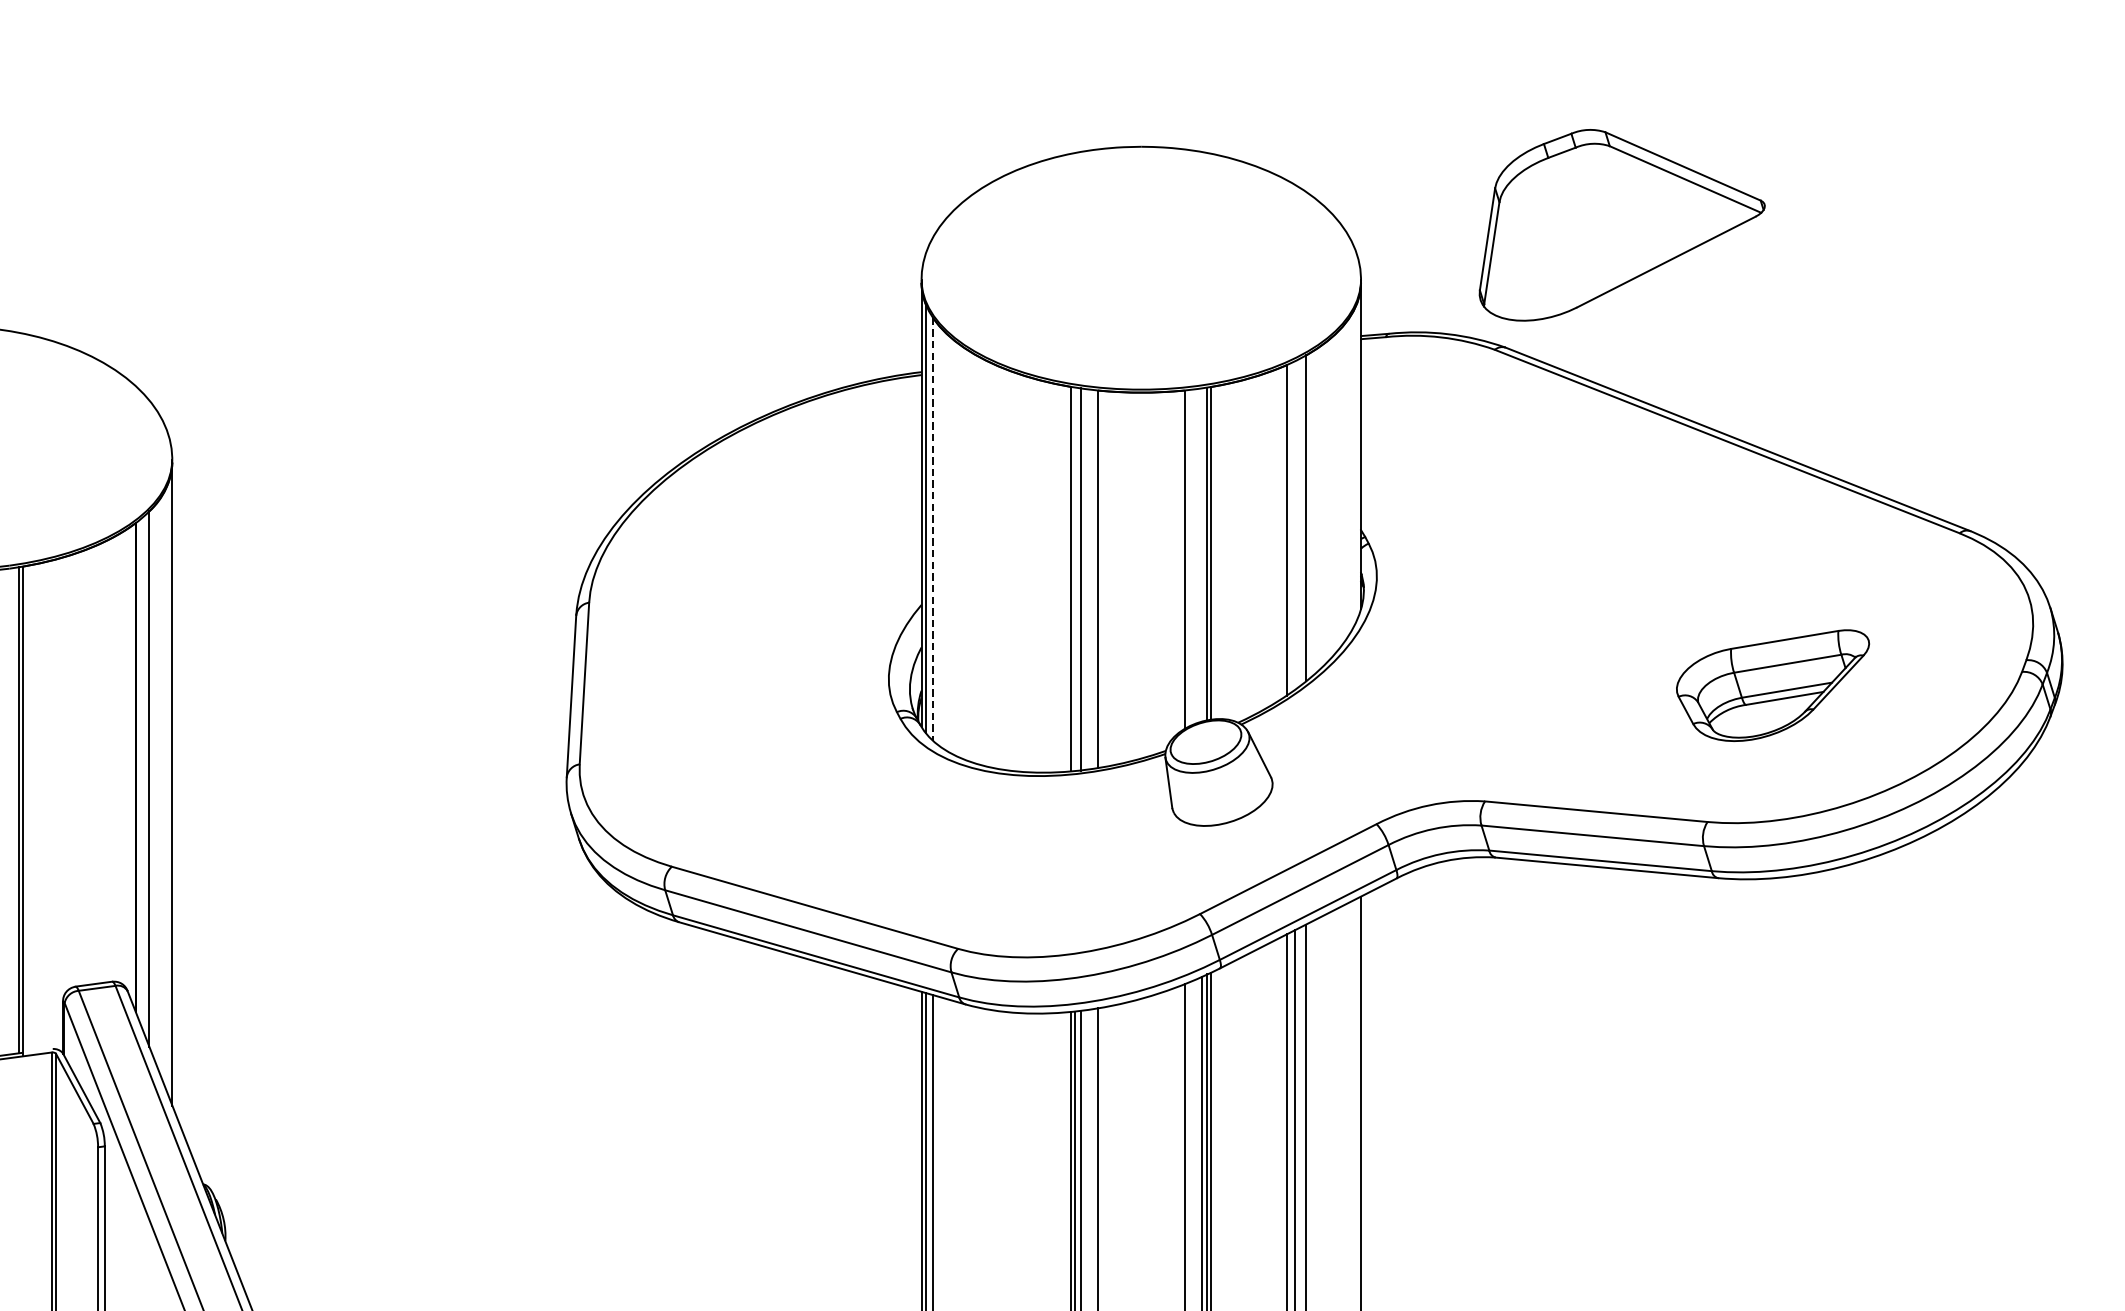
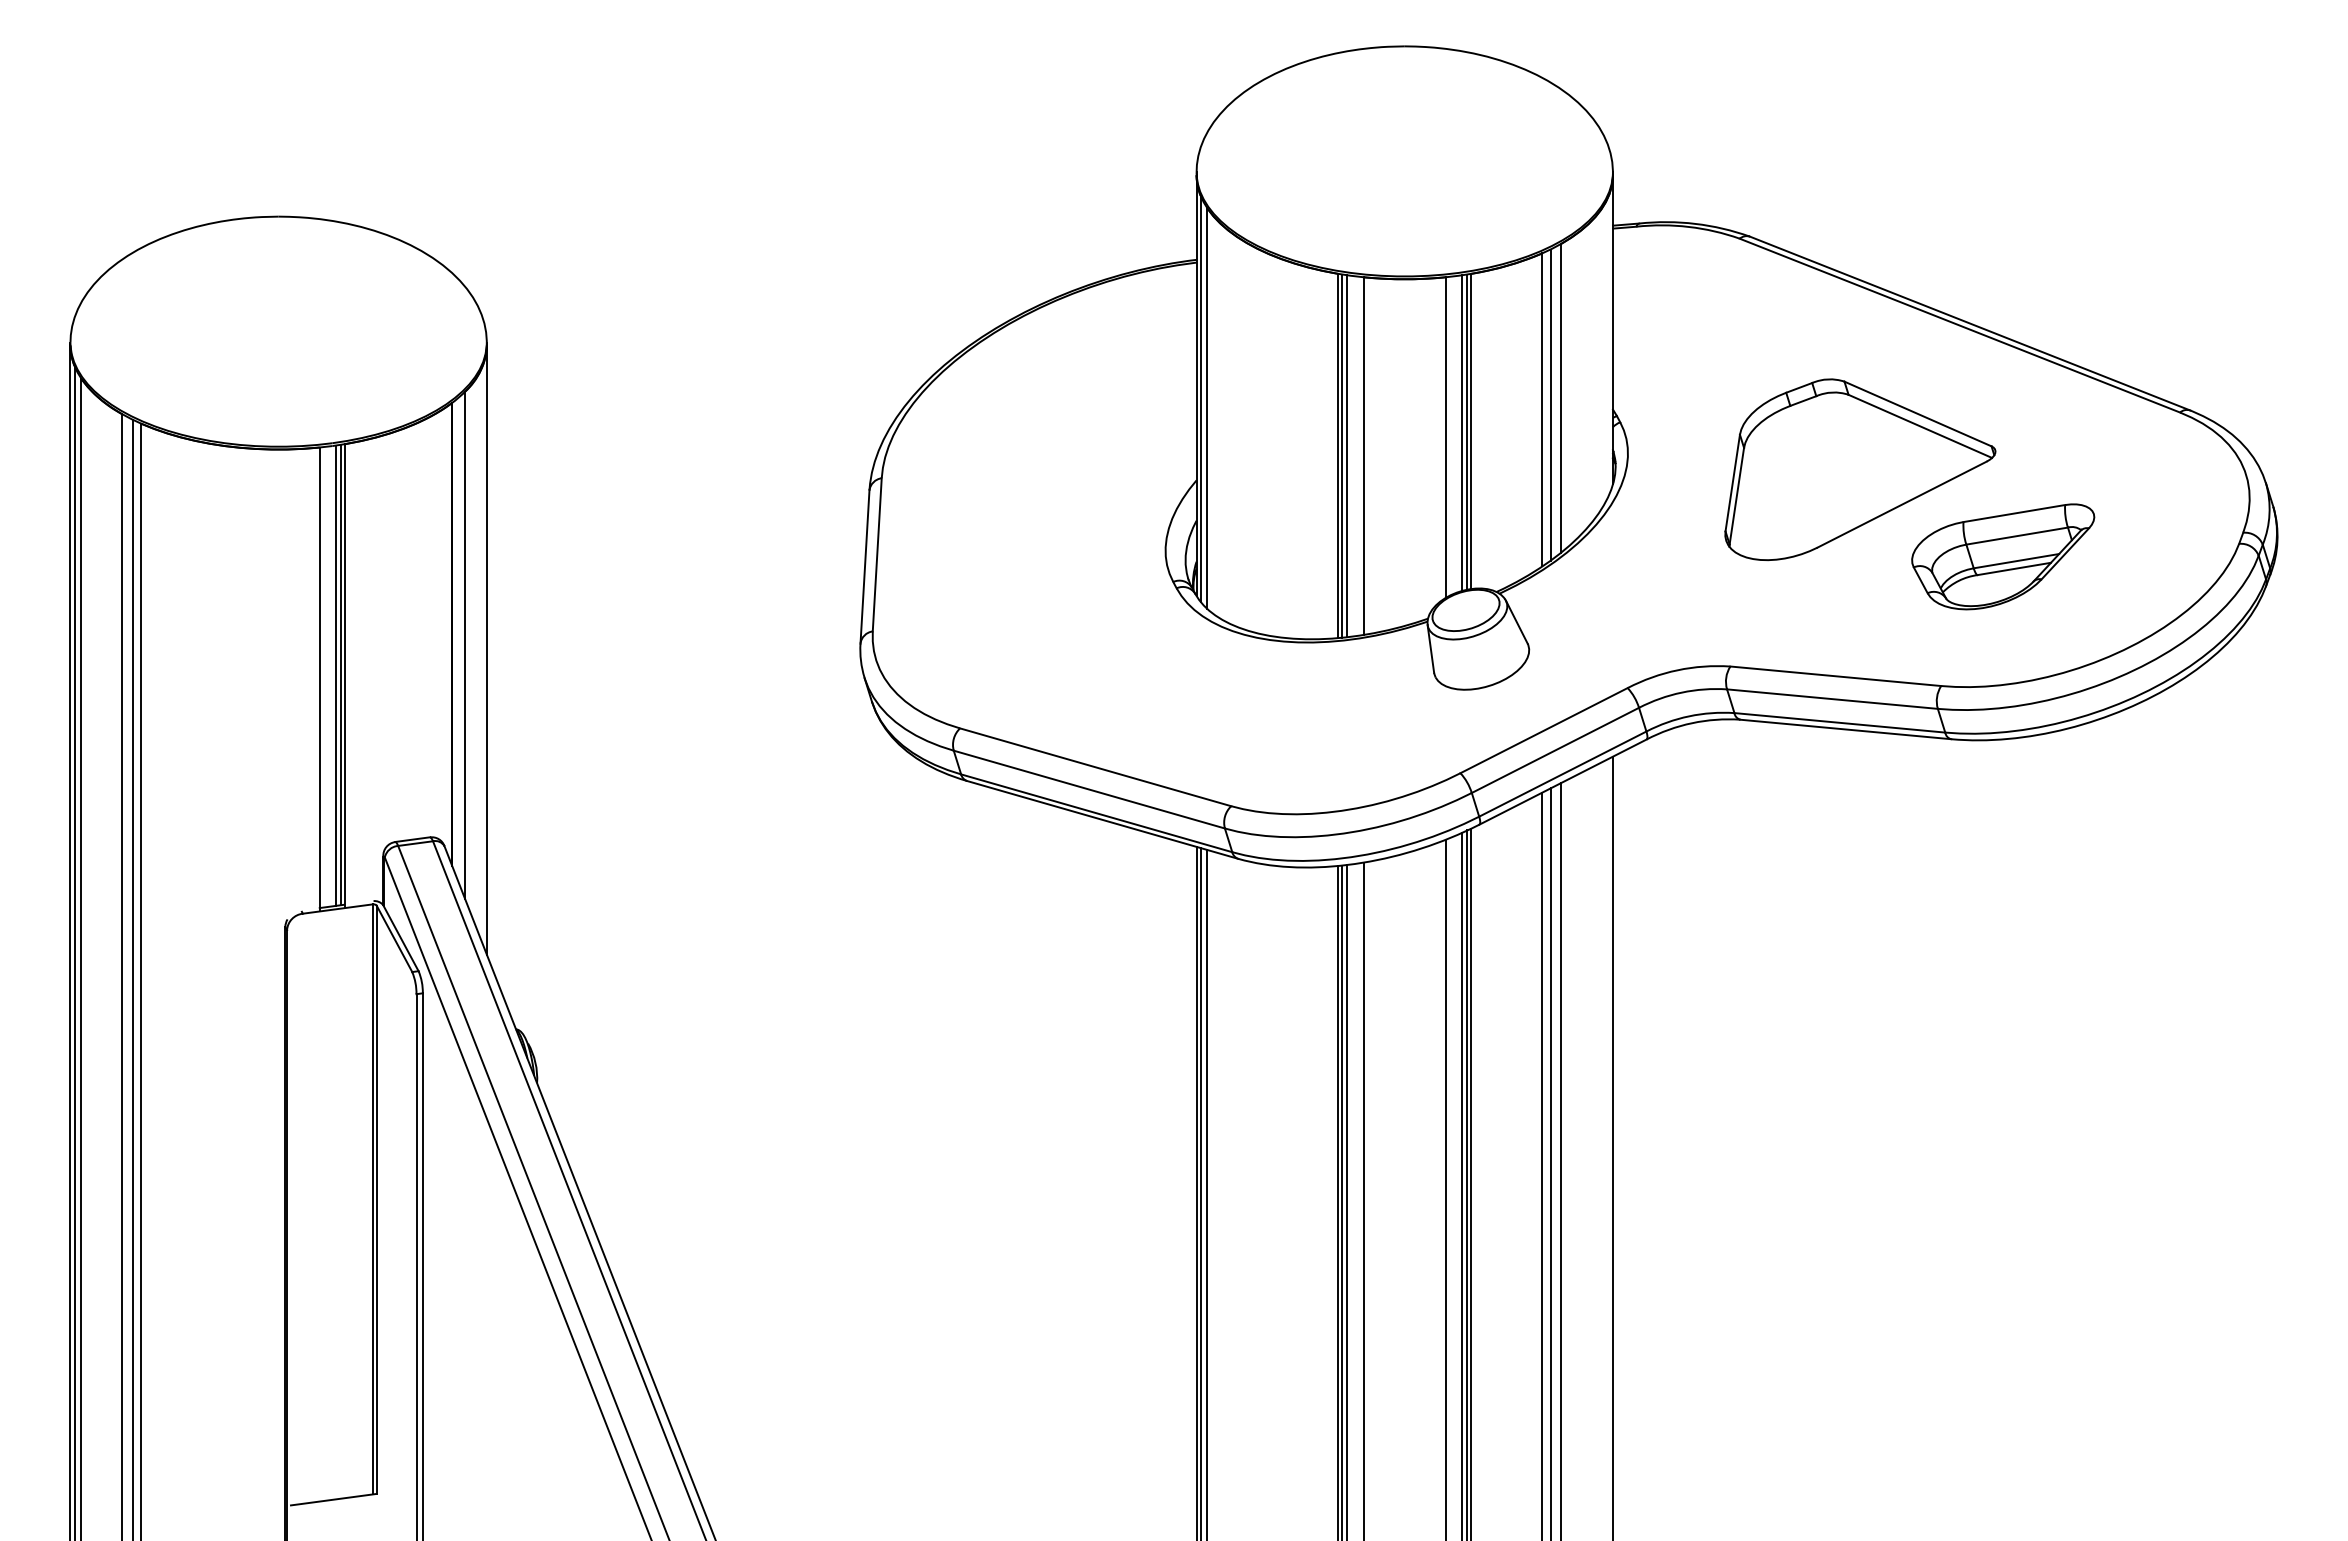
part: (1622, 225) -> (1860, 469), moved
line: (1295, 524) -> (1550, 404), added
line: (933, 530) -> (1207, 409), dashed -> solid
line: (1202, 554) -> (1462, 432), added
line: (1075, 578) -> (1342, 455), added
line: (13, 810) -> (336, 675), added

